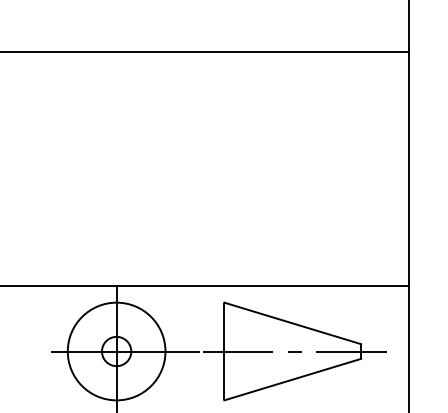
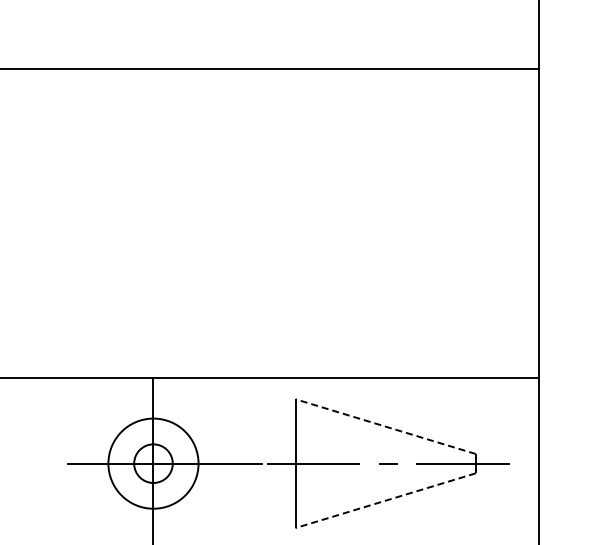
line: (292, 323) -> (385, 426), solid -> dashed
circle: (116, 351) -> (153, 463), size x0.7
line: (292, 379) -> (385, 500), solid -> dashed

